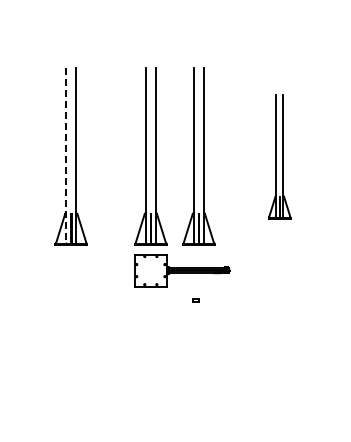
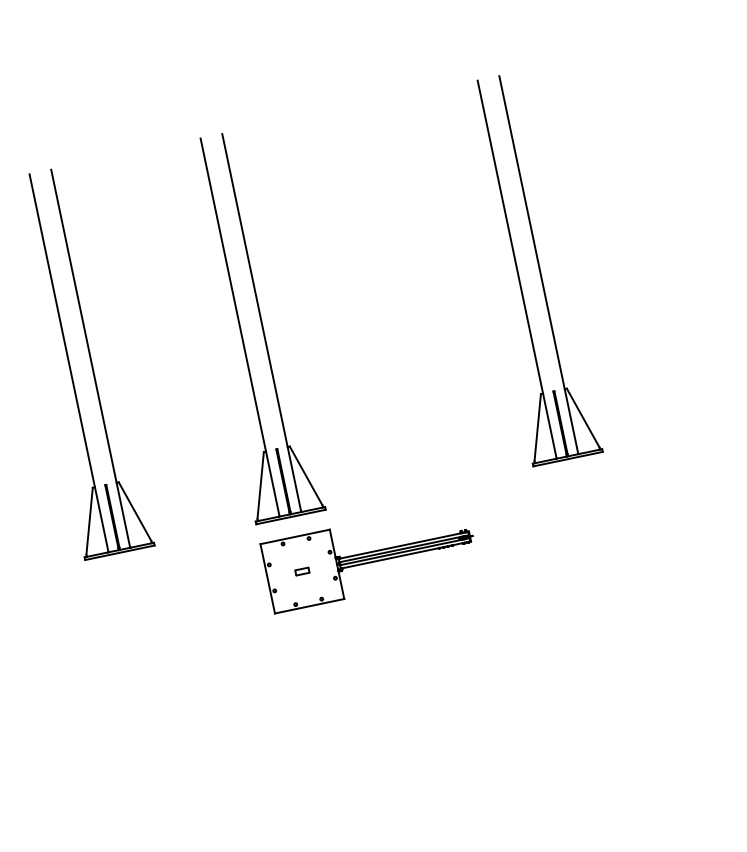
line: (66, 156) -> (69, 364), dashed -> solid
part: (198, 156) -> (353, 304), removed
part: (279, 156) -> (527, 268), size x1.43
part: (195, 300) -> (301, 571), moved

